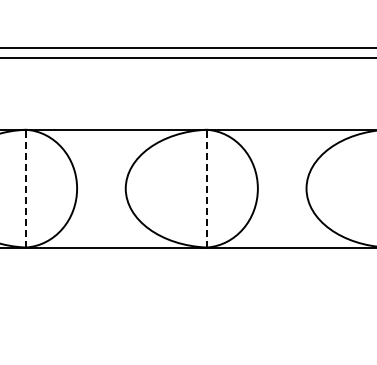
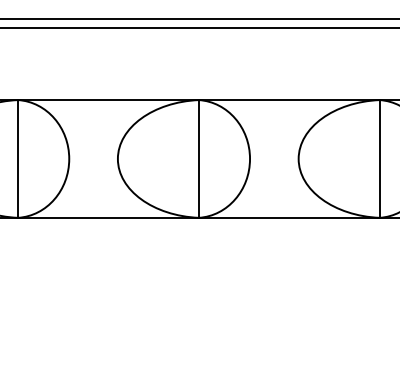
line: (26, 188) -> (18, 158), dashed -> solid
line: (206, 188) -> (198, 158), dashed -> solid

